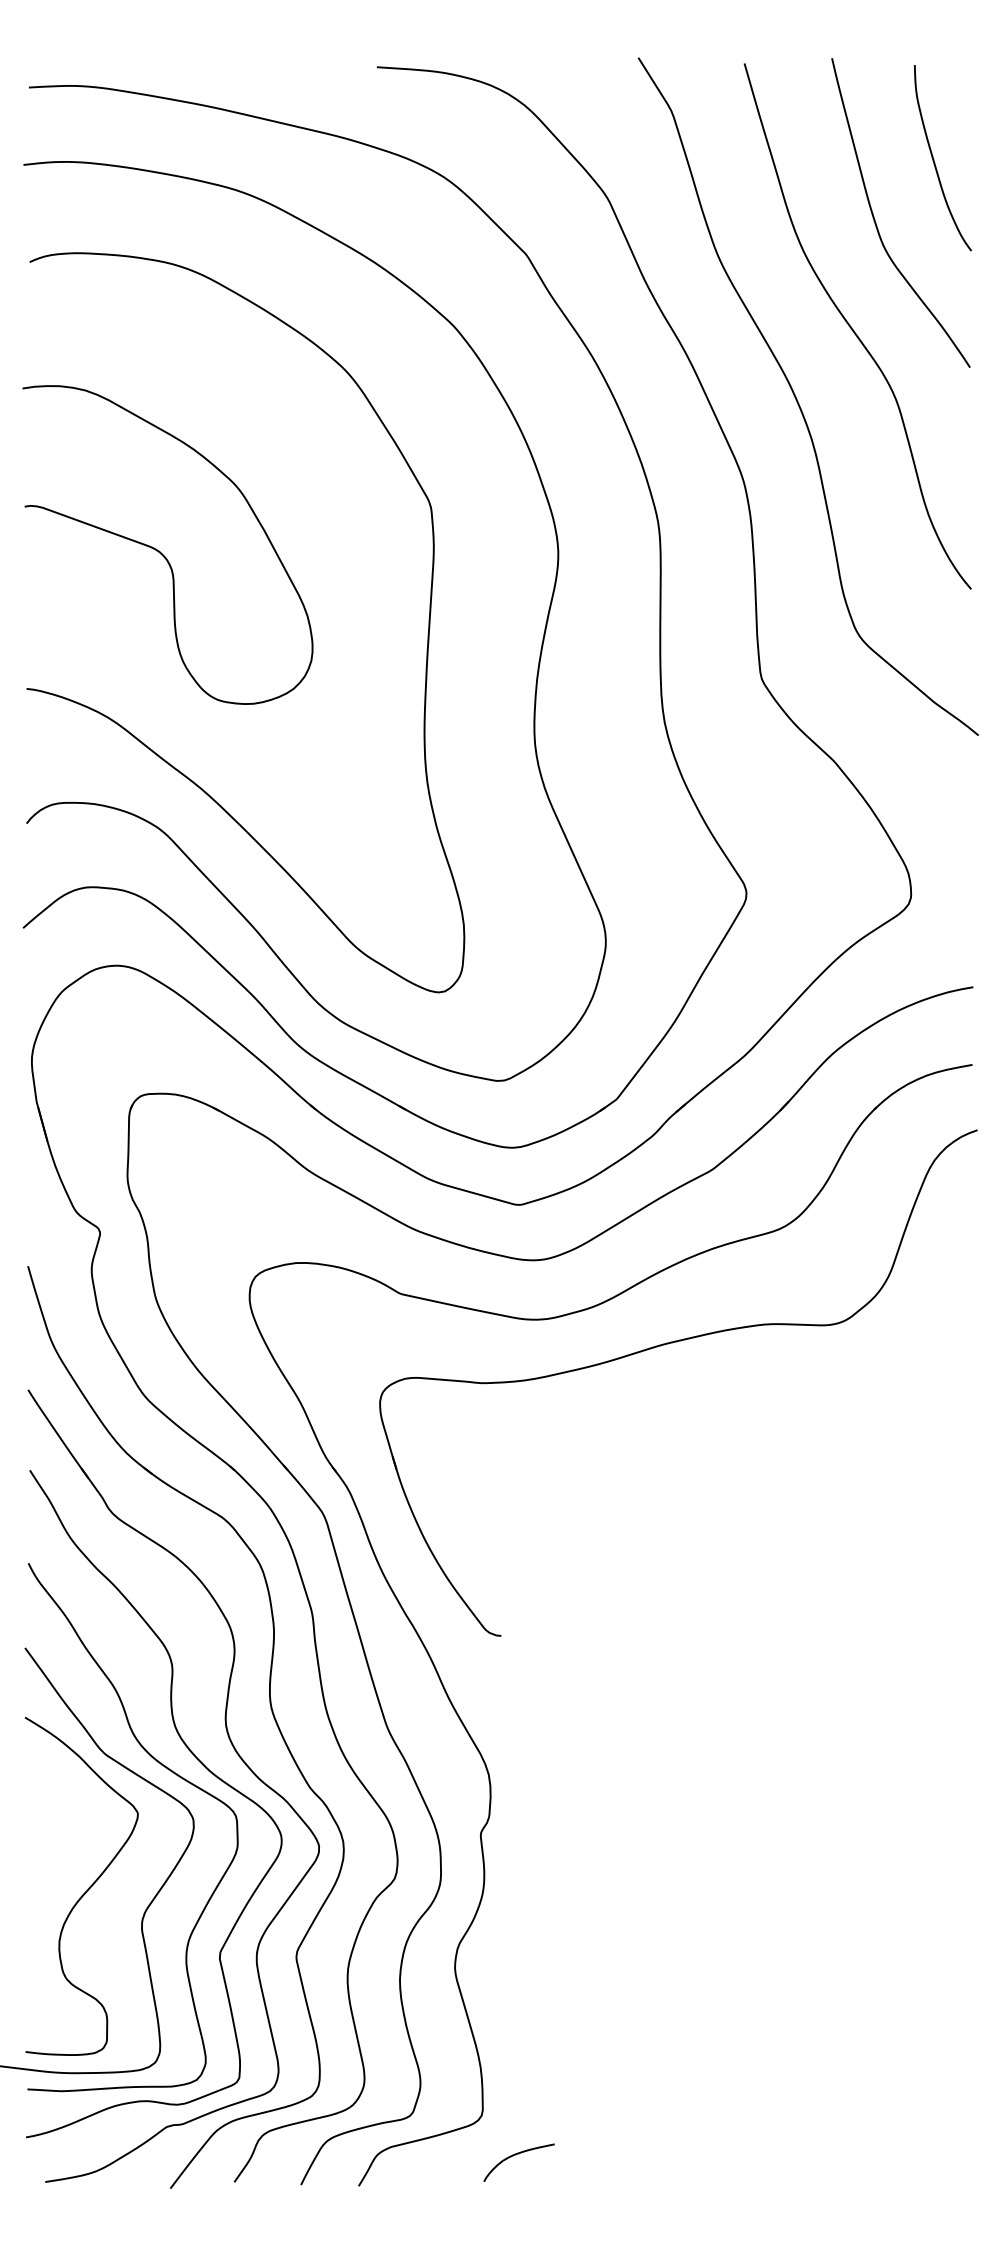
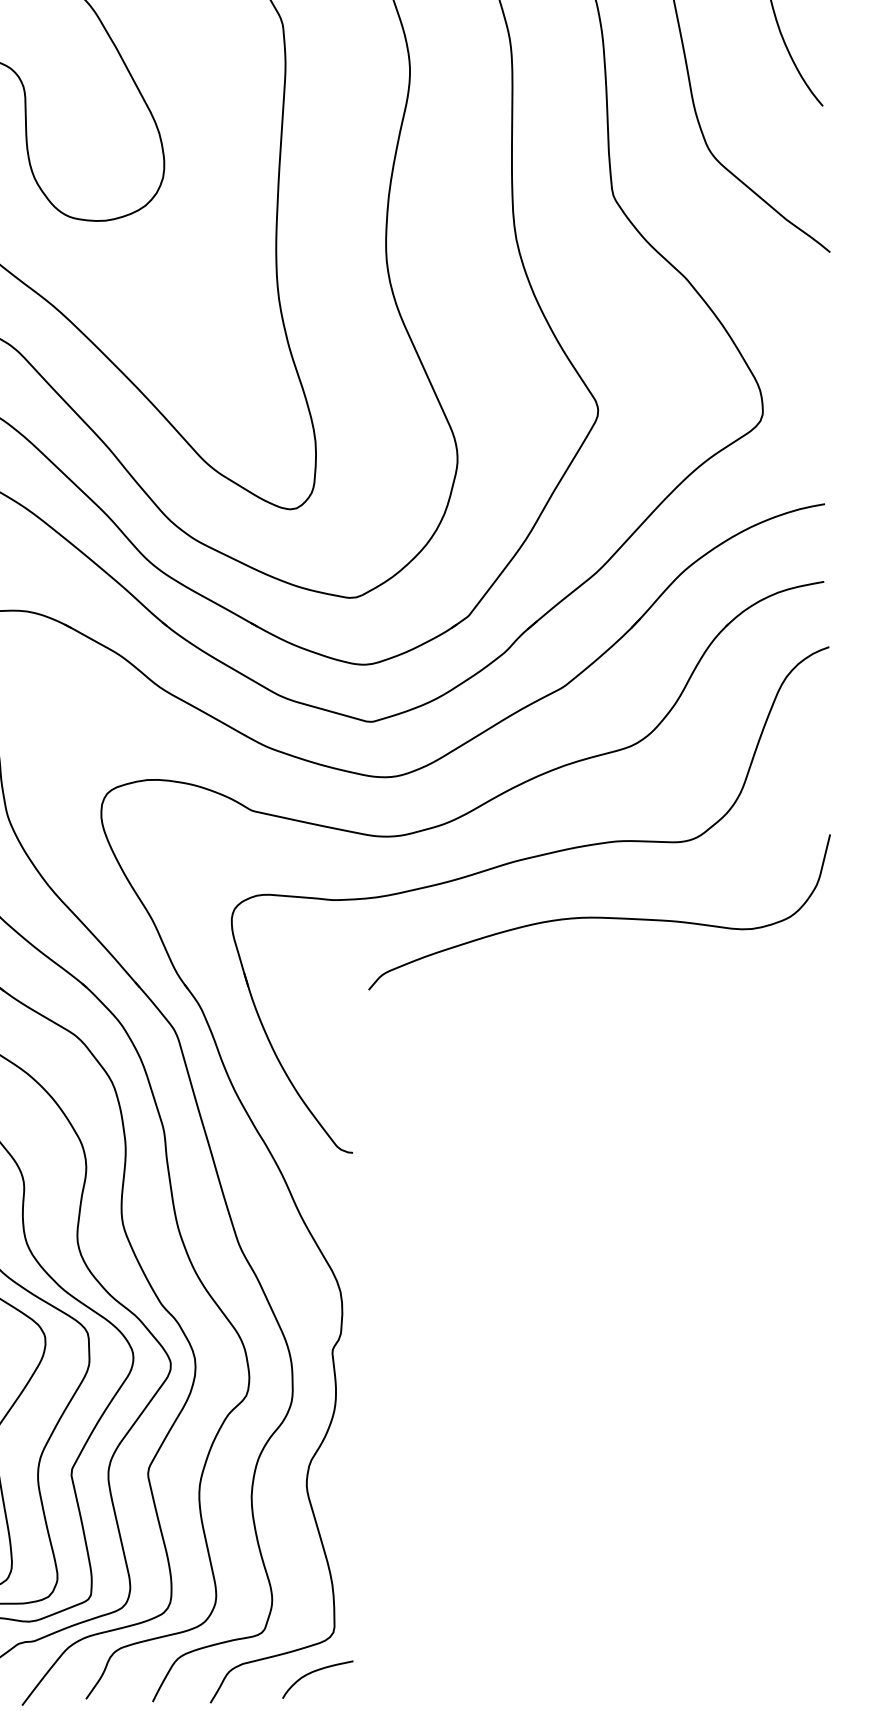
curve: (747, 1399) -> (599, 916), added
curve: (515, 2155) -> (314, 1672), moved

